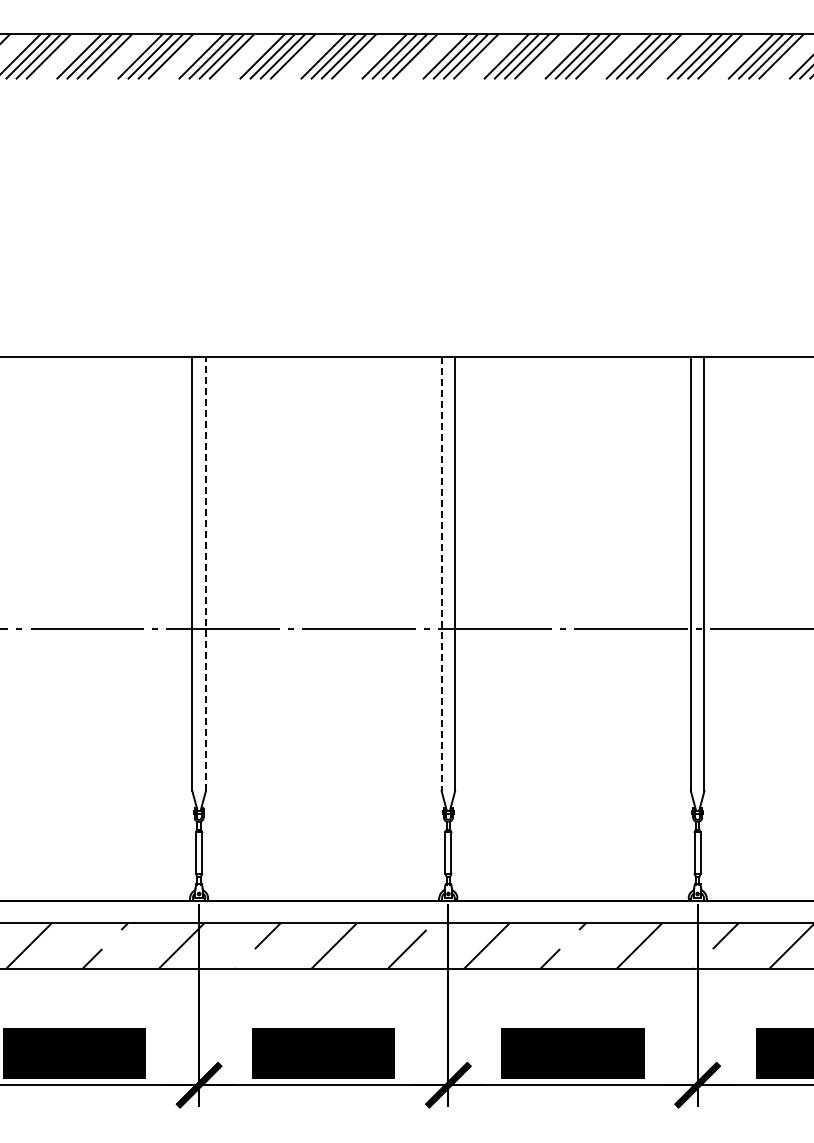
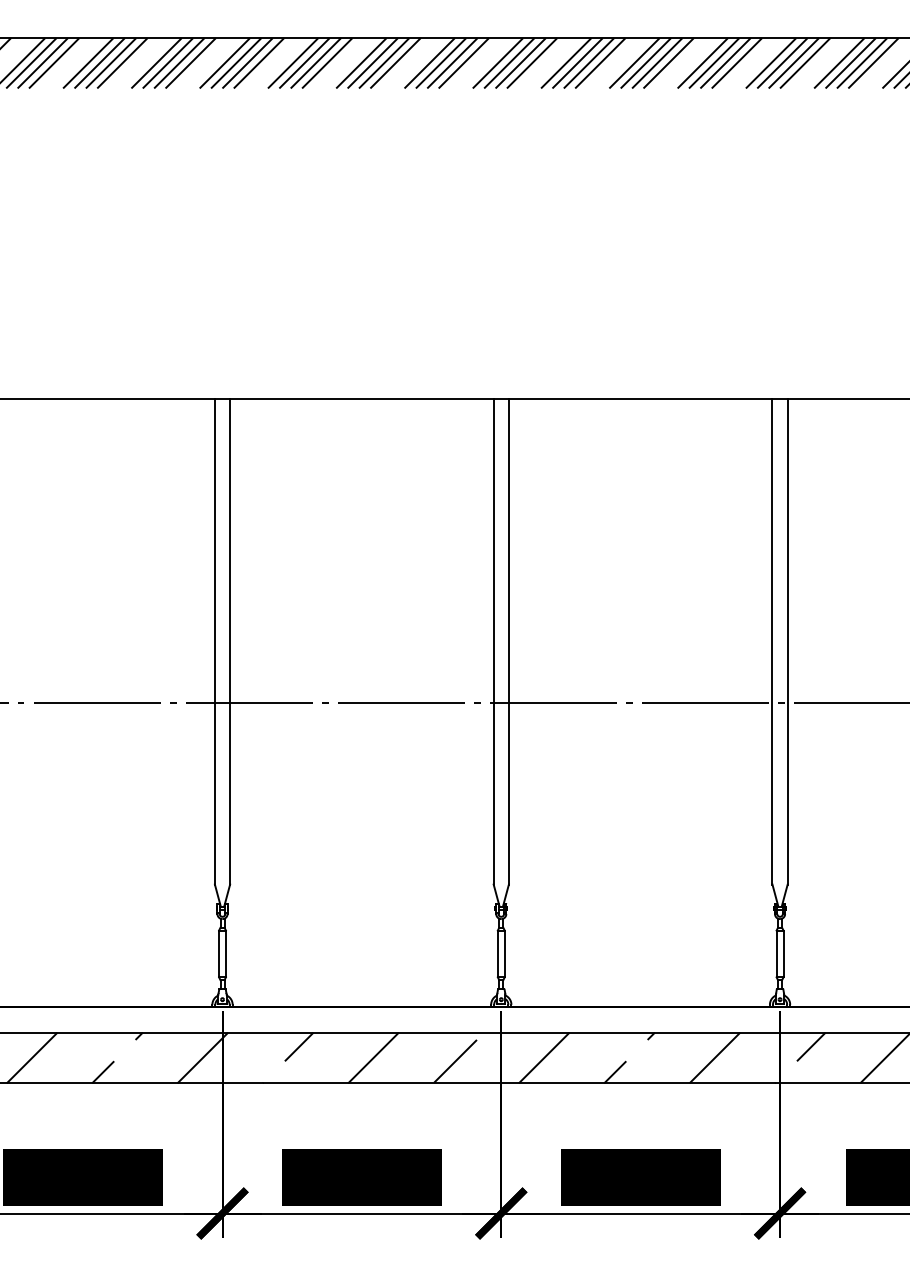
line: (205, 573) -> (229, 641), dashed -> solid
line: (441, 574) -> (493, 642), dashed -> solid

